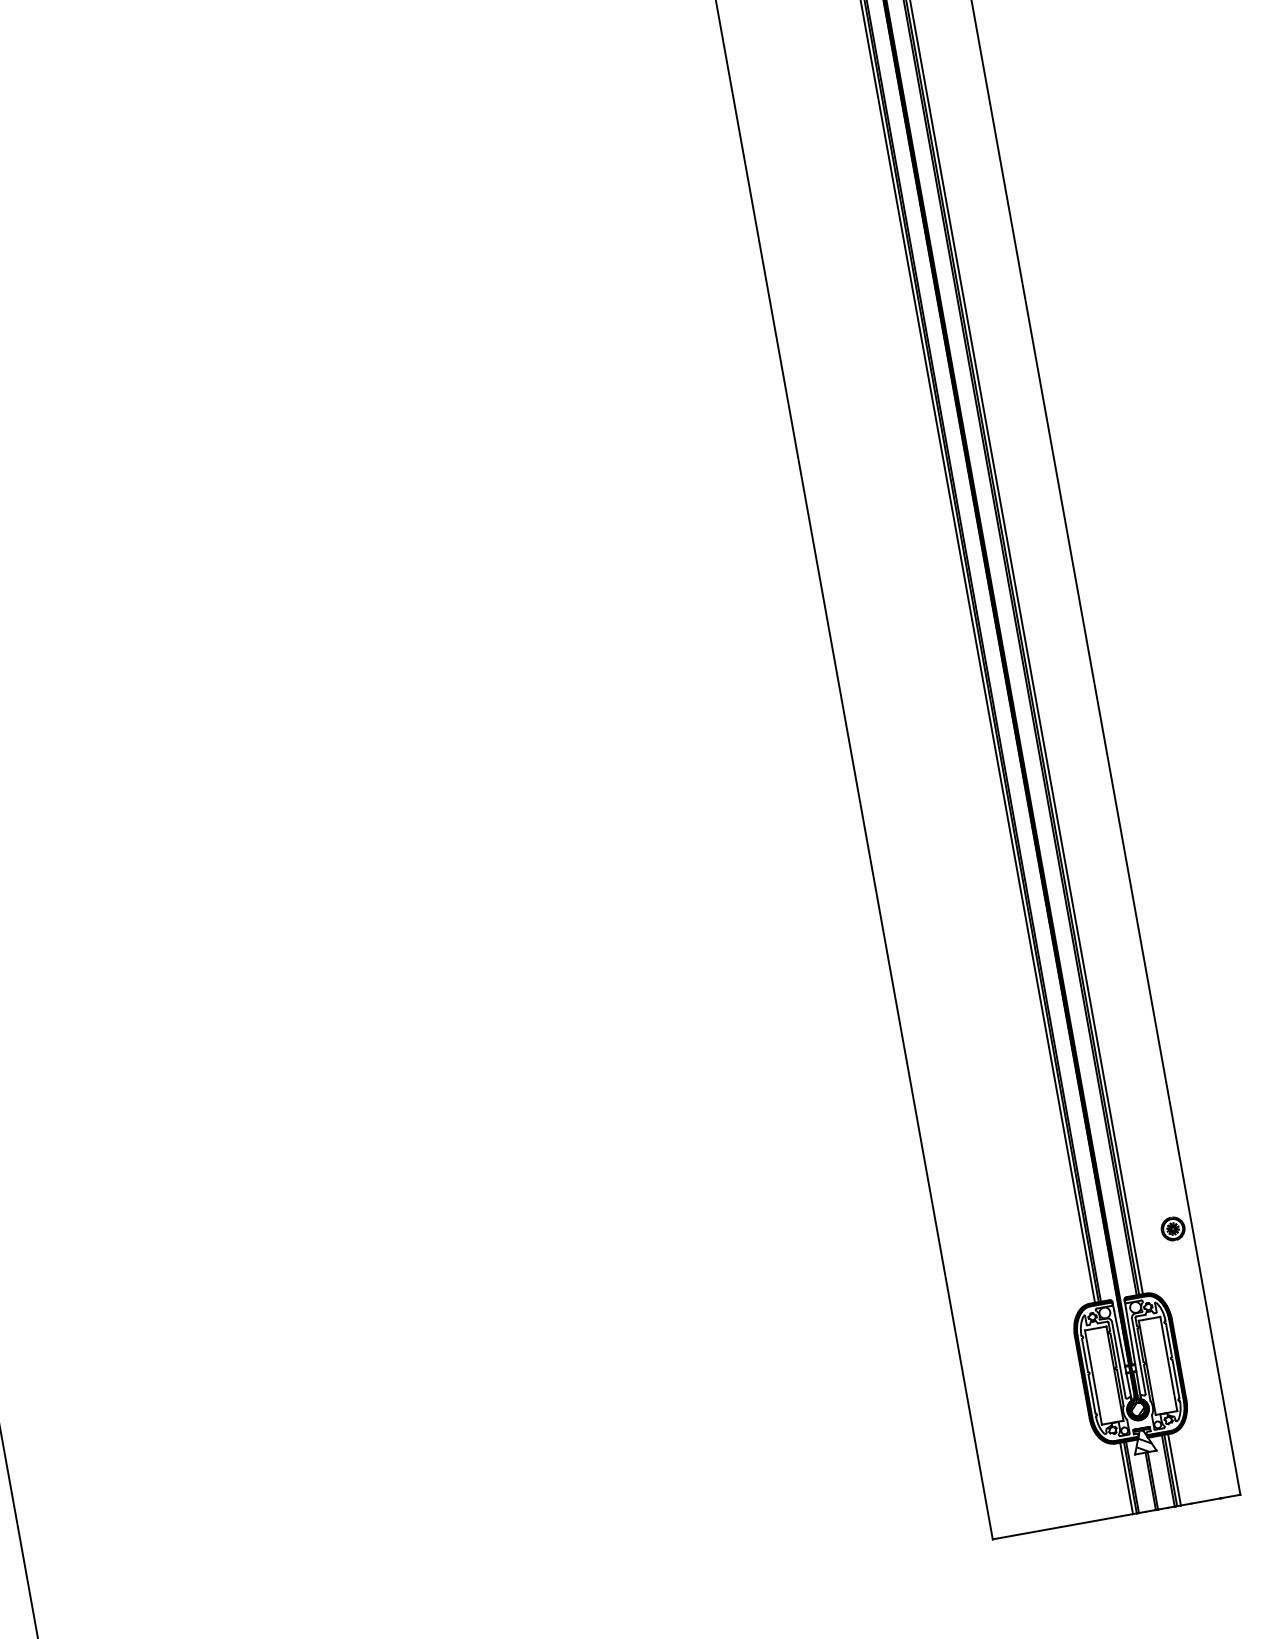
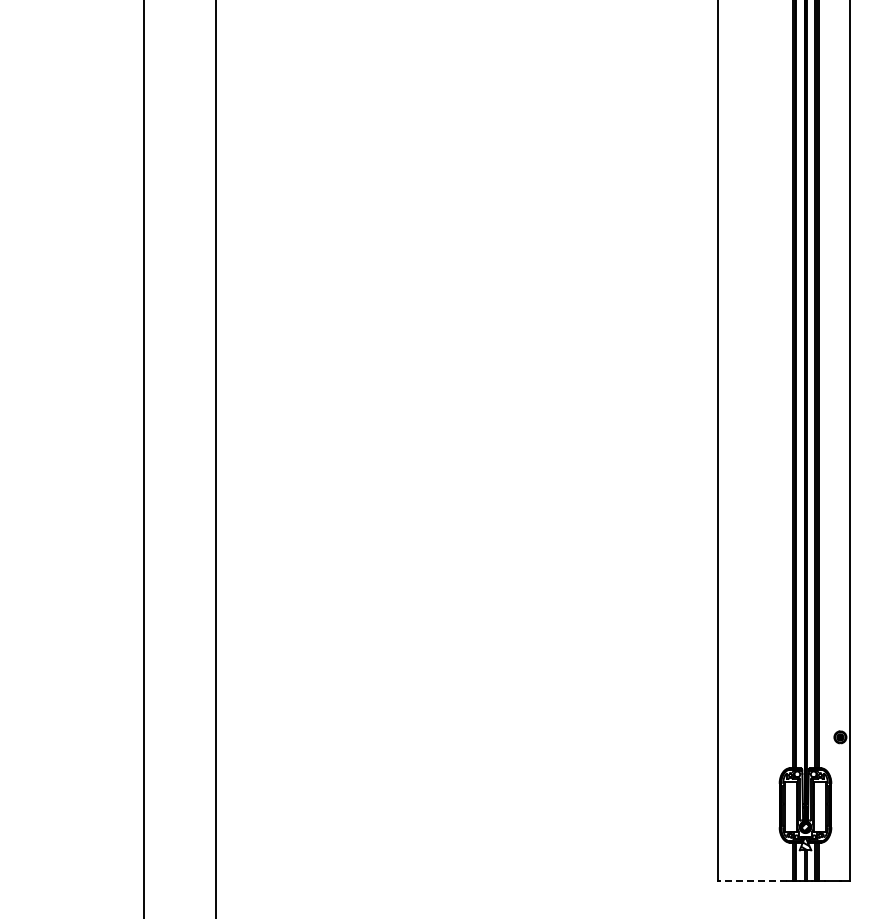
line: (1056, 1527) -> (752, 880), solid -> dashed

